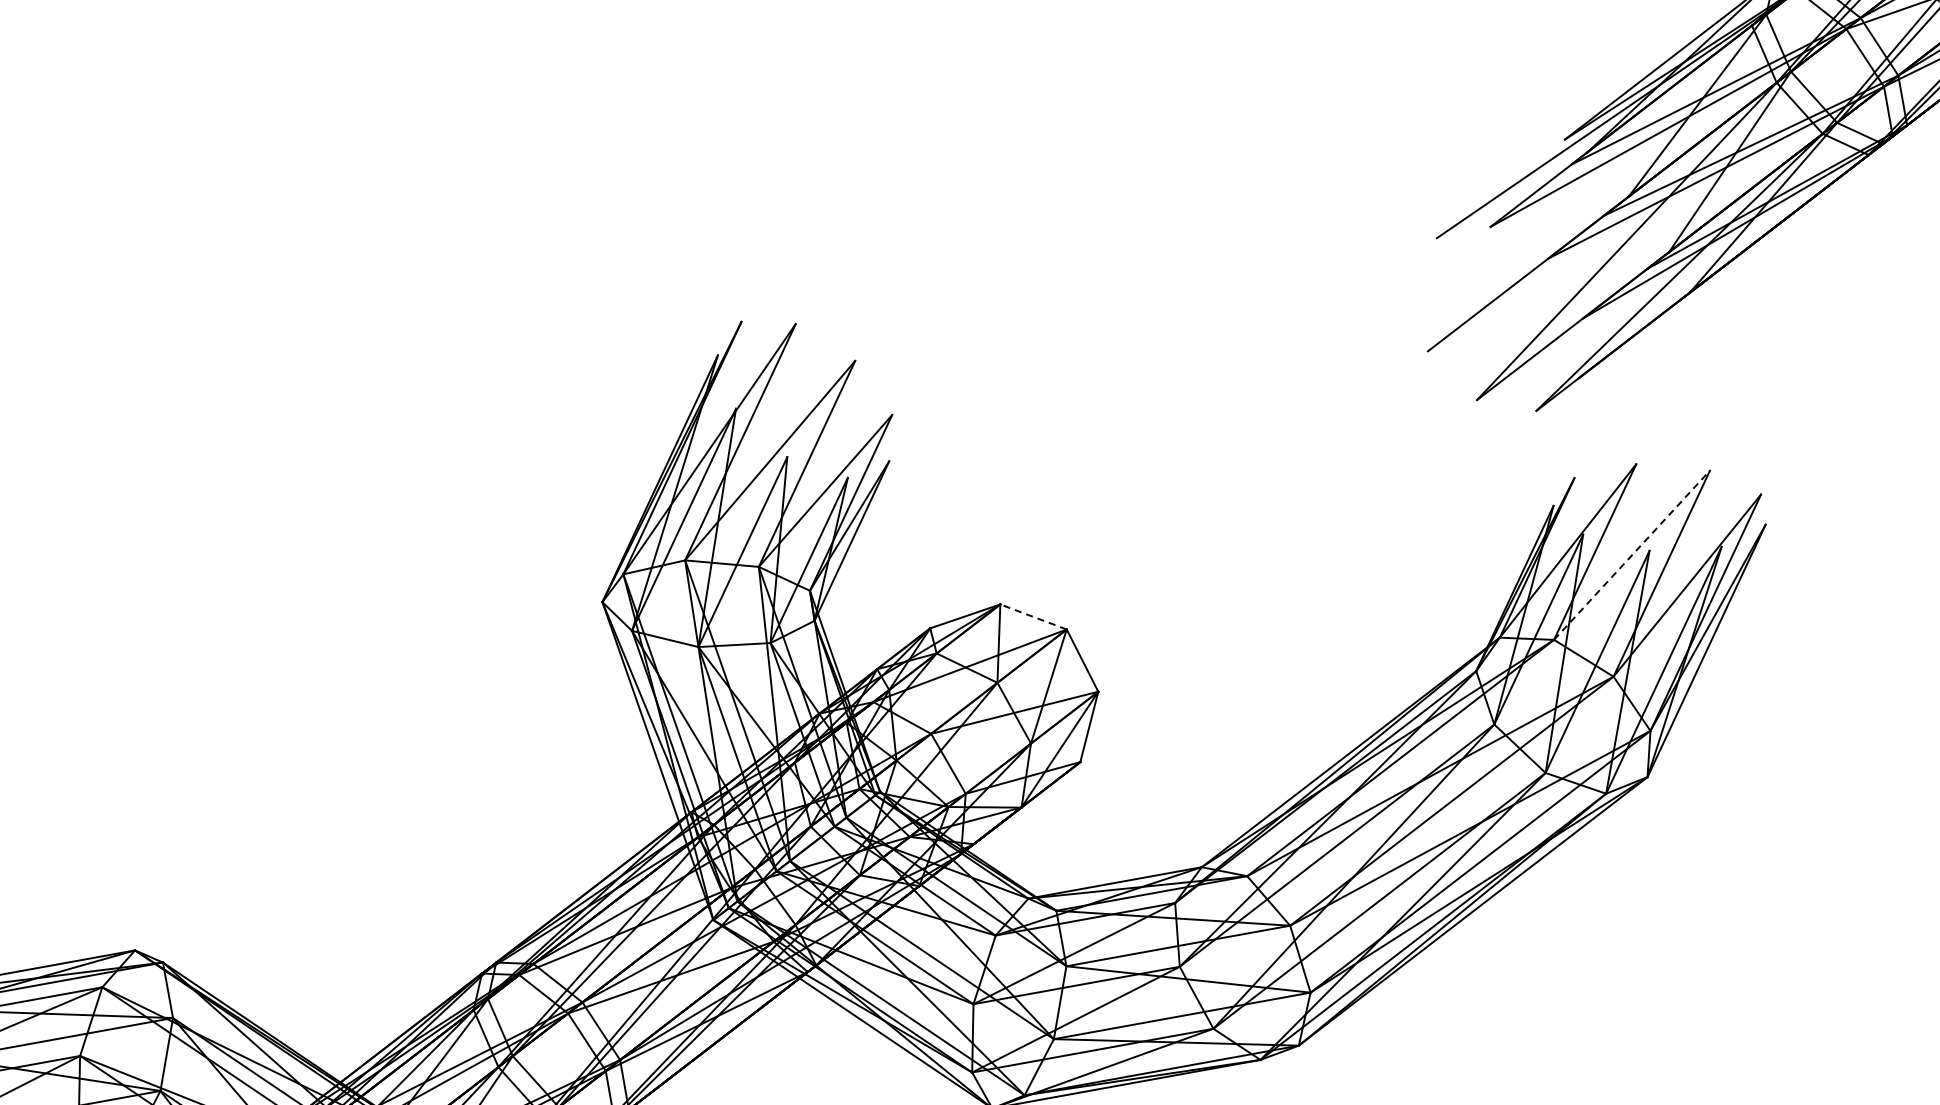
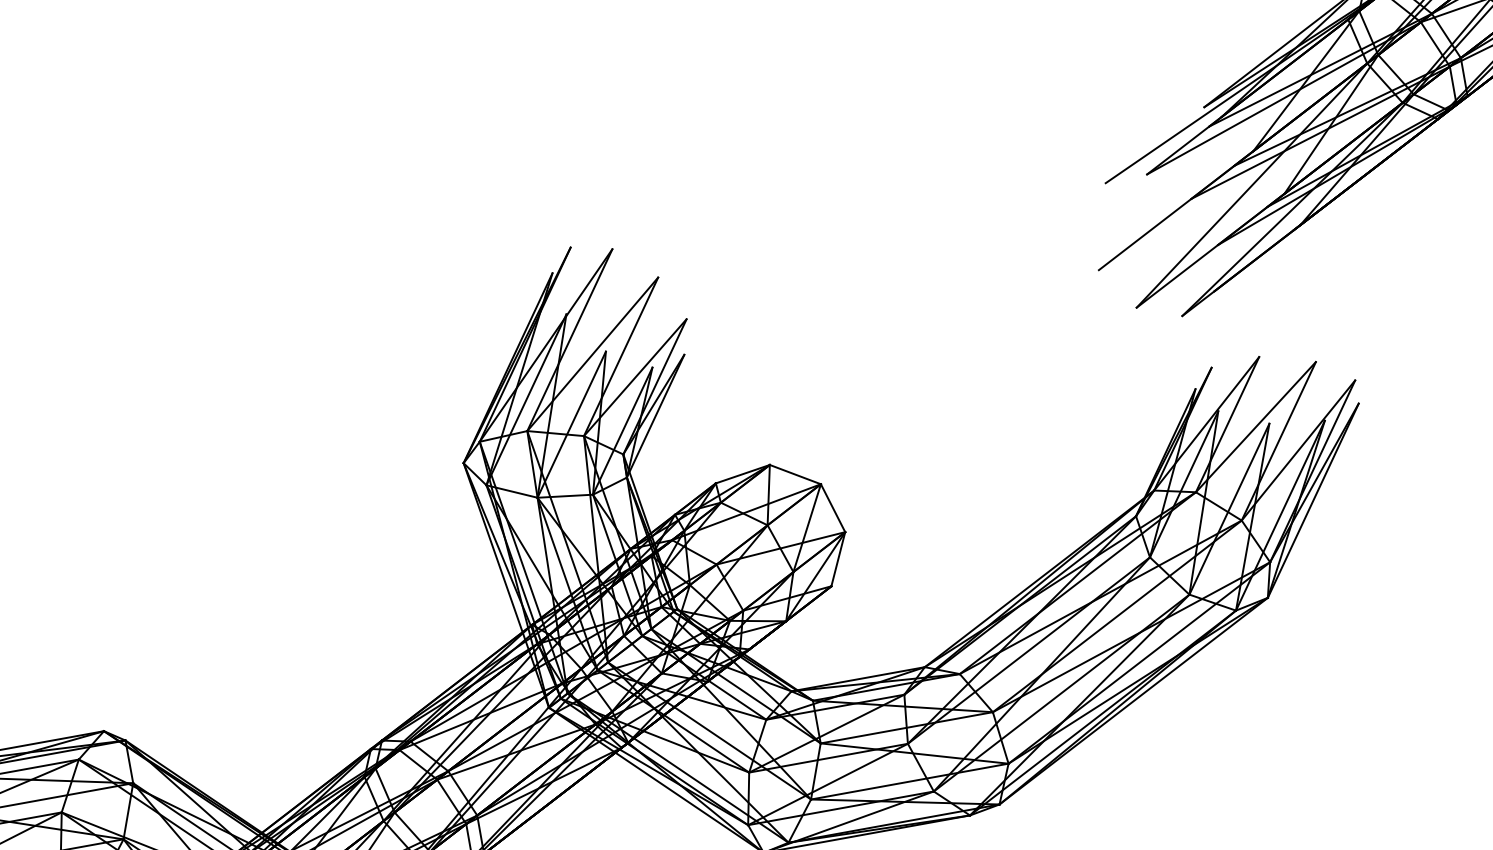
line: (1632, 554) -> (1256, 426), dashed -> solid
line: (1033, 616) -> (795, 474), dashed -> solid

